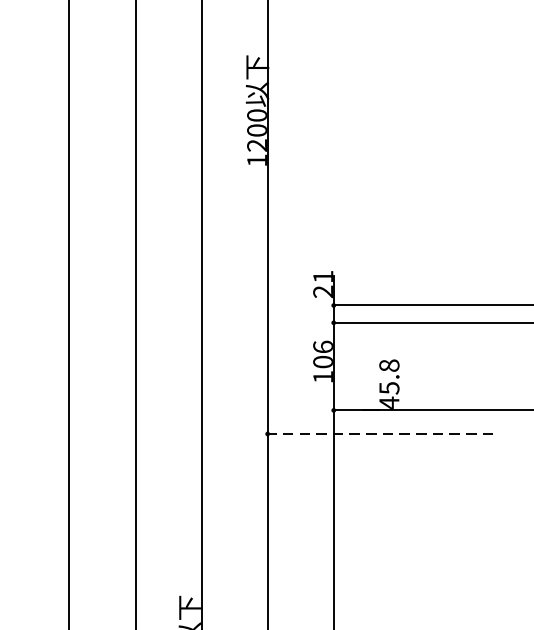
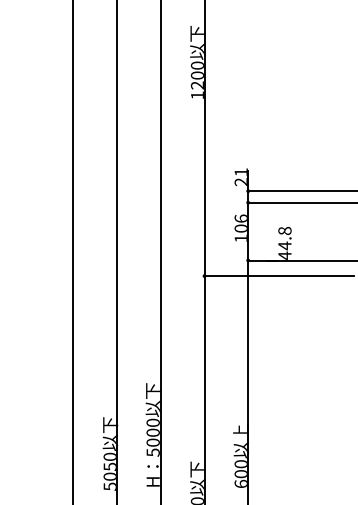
text: (388, 387) -> (284, 245), 45.8 -> 44.8
line: (379, 434) -> (278, 276), dashed -> solid

